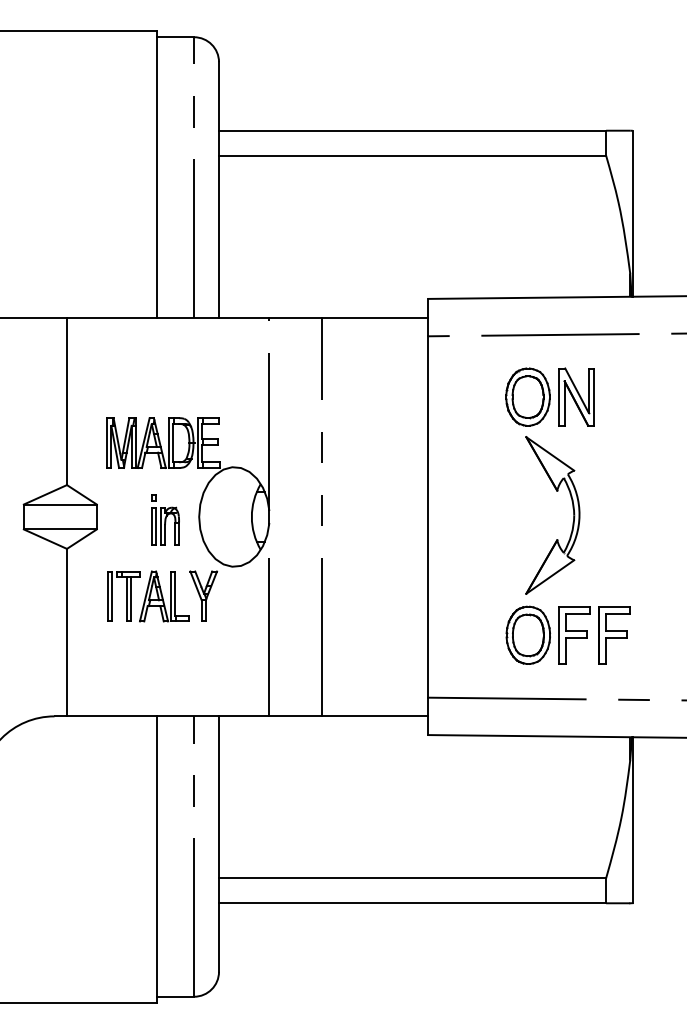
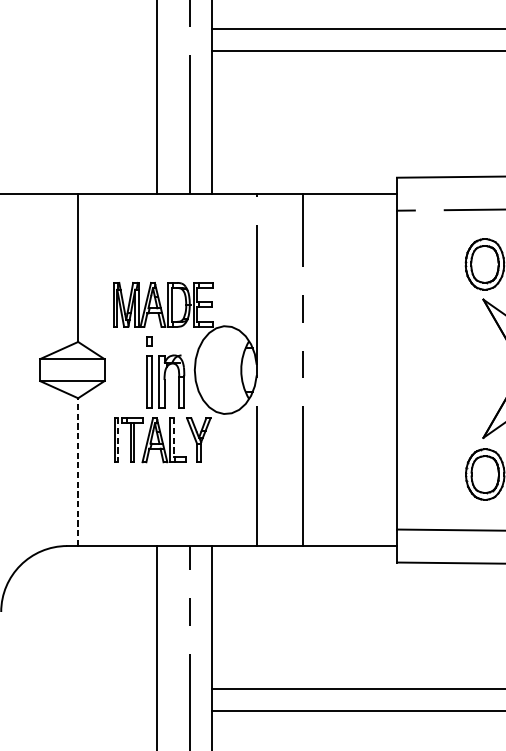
part: (165, 519) -> (165, 372), size x1.6
line: (175, 594) -> (173, 438), solid -> dashed
line: (112, 596) -> (118, 440), solid -> dashed
line: (67, 632) -> (78, 472), solid -> dashed

